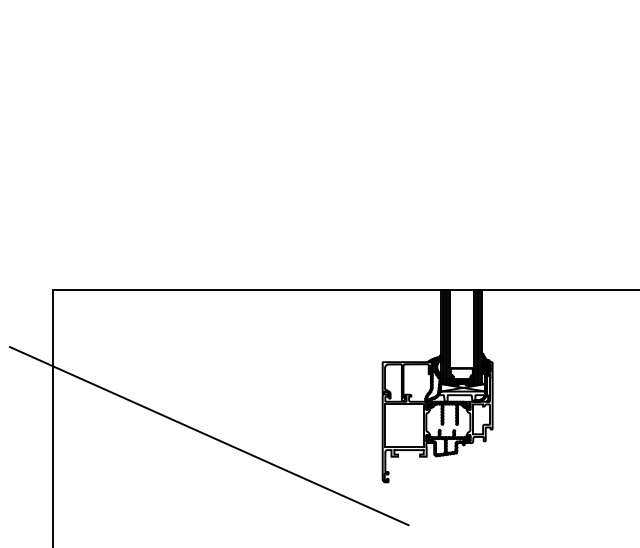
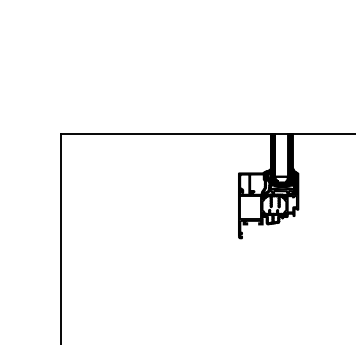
line: (207, 436) -> (144, 213), removed

